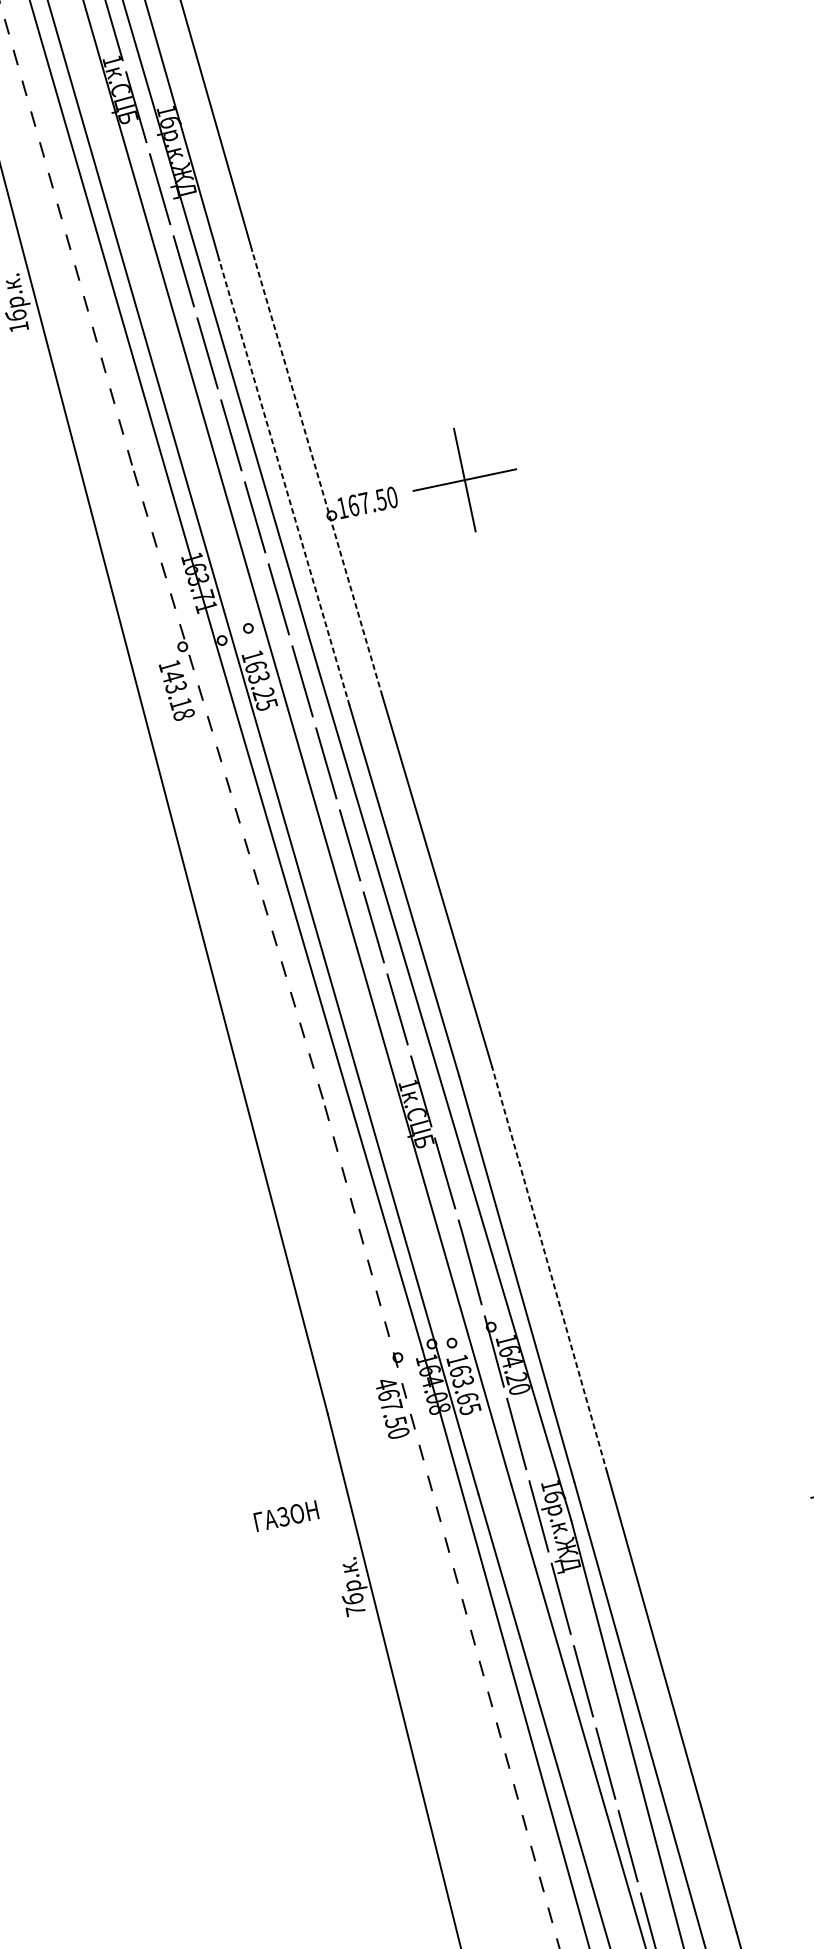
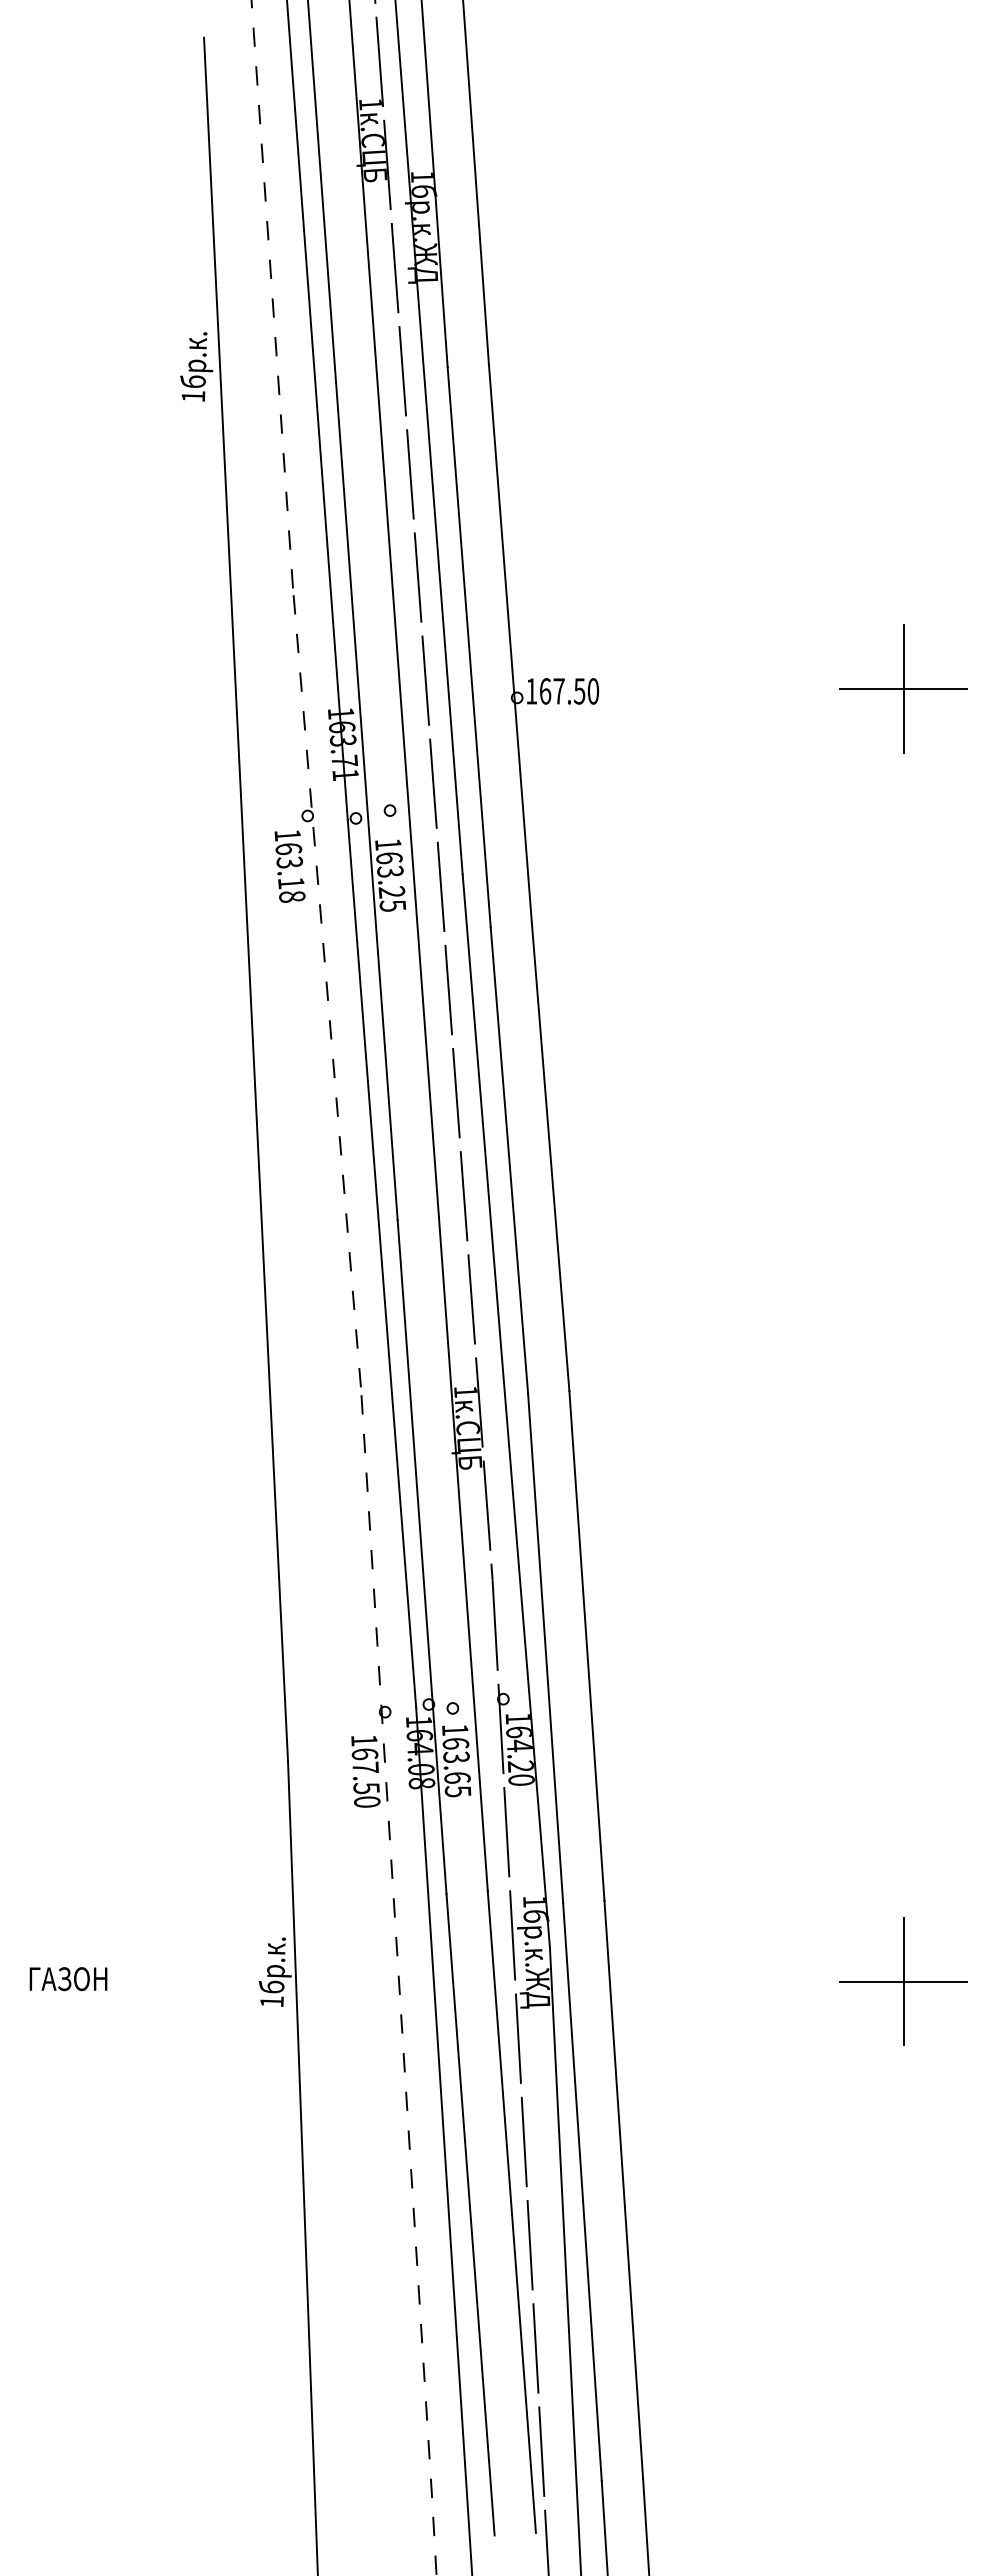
line: (317, 473) -> (510, 644), dashed -> solid
part: (464, 479) -> (903, 688), moved
line: (284, 483) -> (469, 647), dashed -> solid
text: (172, 677) -> (288, 849), 143.18 -> 163.18
line: (549, 1269) -> (586, 1645), dashed -> solid
text: (386, 1384) -> (364, 1740), 467.50 -> 167.50
text: (286, 1516) -> (68, 1979), moved
text: (355, 1610) -> (271, 2001), 7 -> 1

